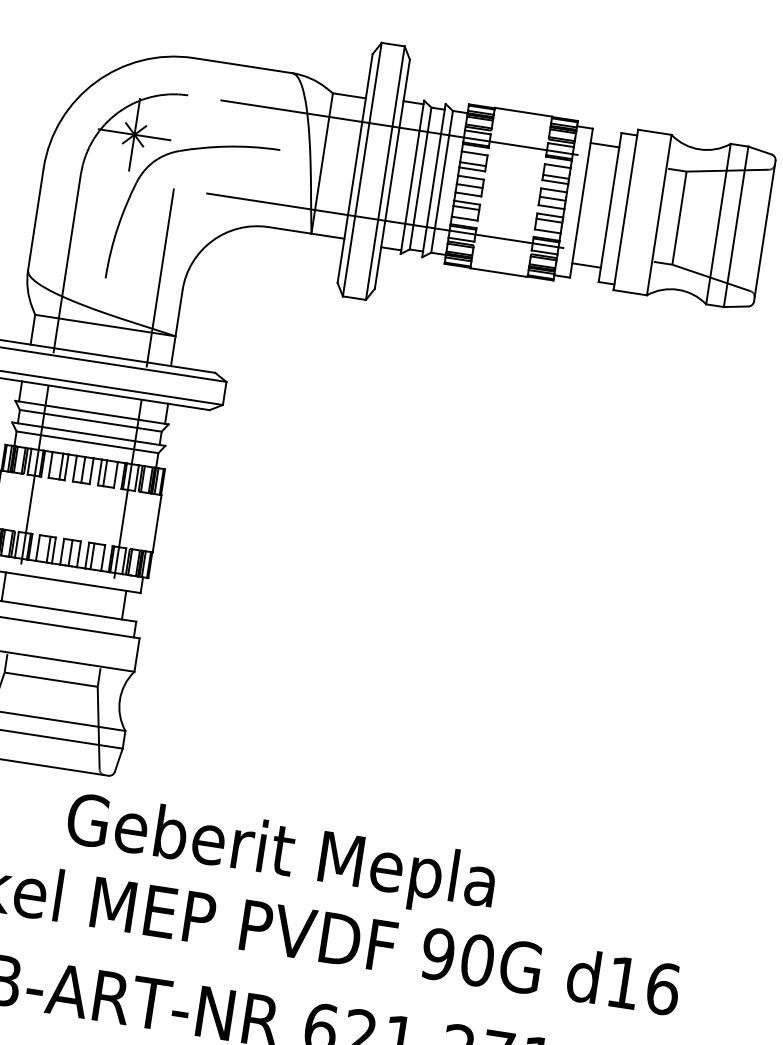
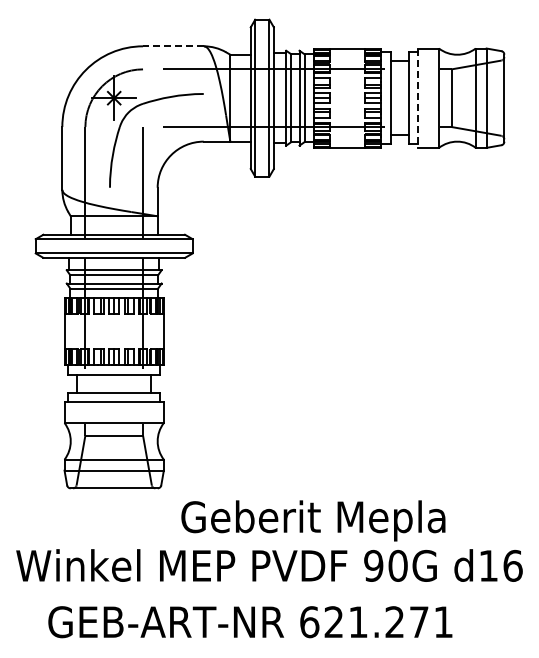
line: (241, 65) -> (172, 46), solid -> dashed
line: (626, 210) -> (418, 98), solid -> dashed
text: (281, 855) -> (313, 520), moved

